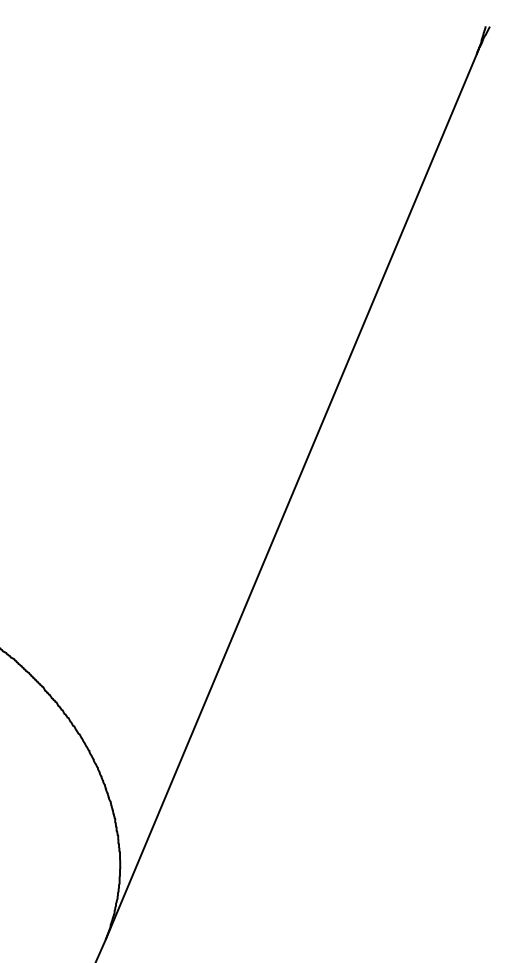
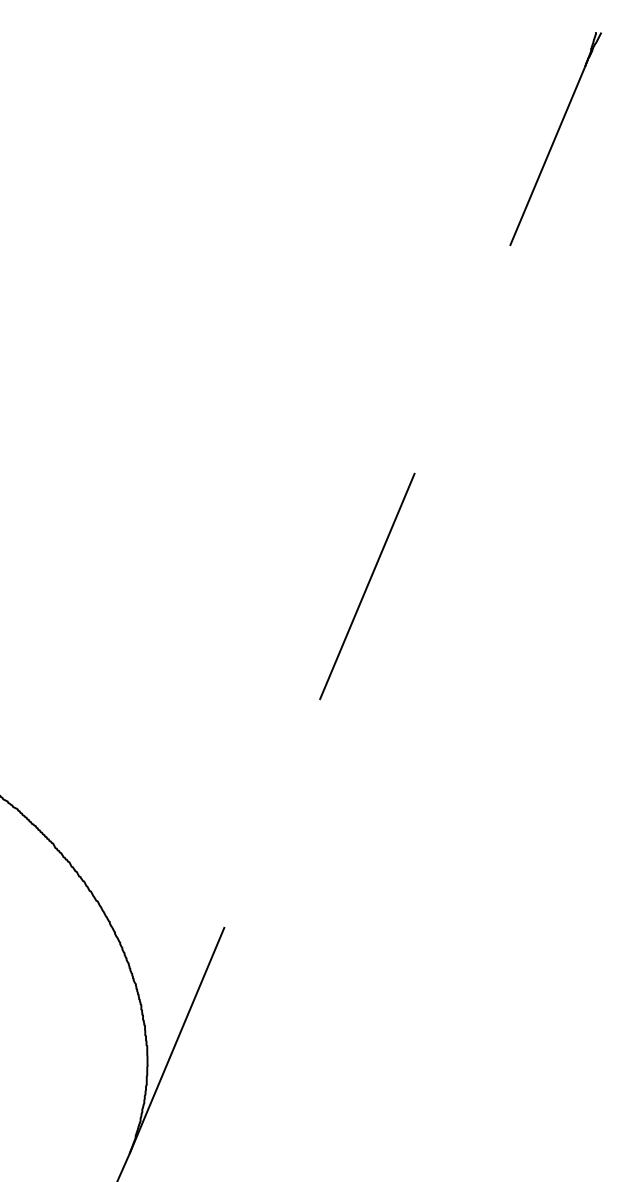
line: (291, 497) -> (357, 610), solid -> dashed

